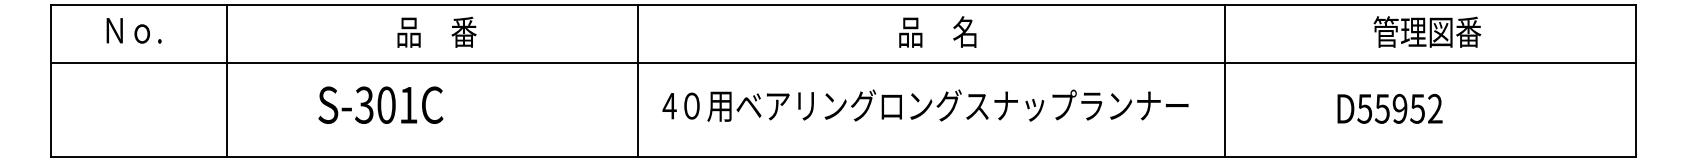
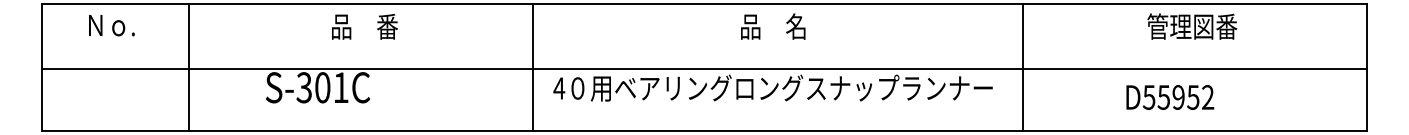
text: (937, 31) -> (773, 26), moved
line: (843, 63) -> (704, 68), moved
text: (1389, 108) -> (1169, 97), moved

